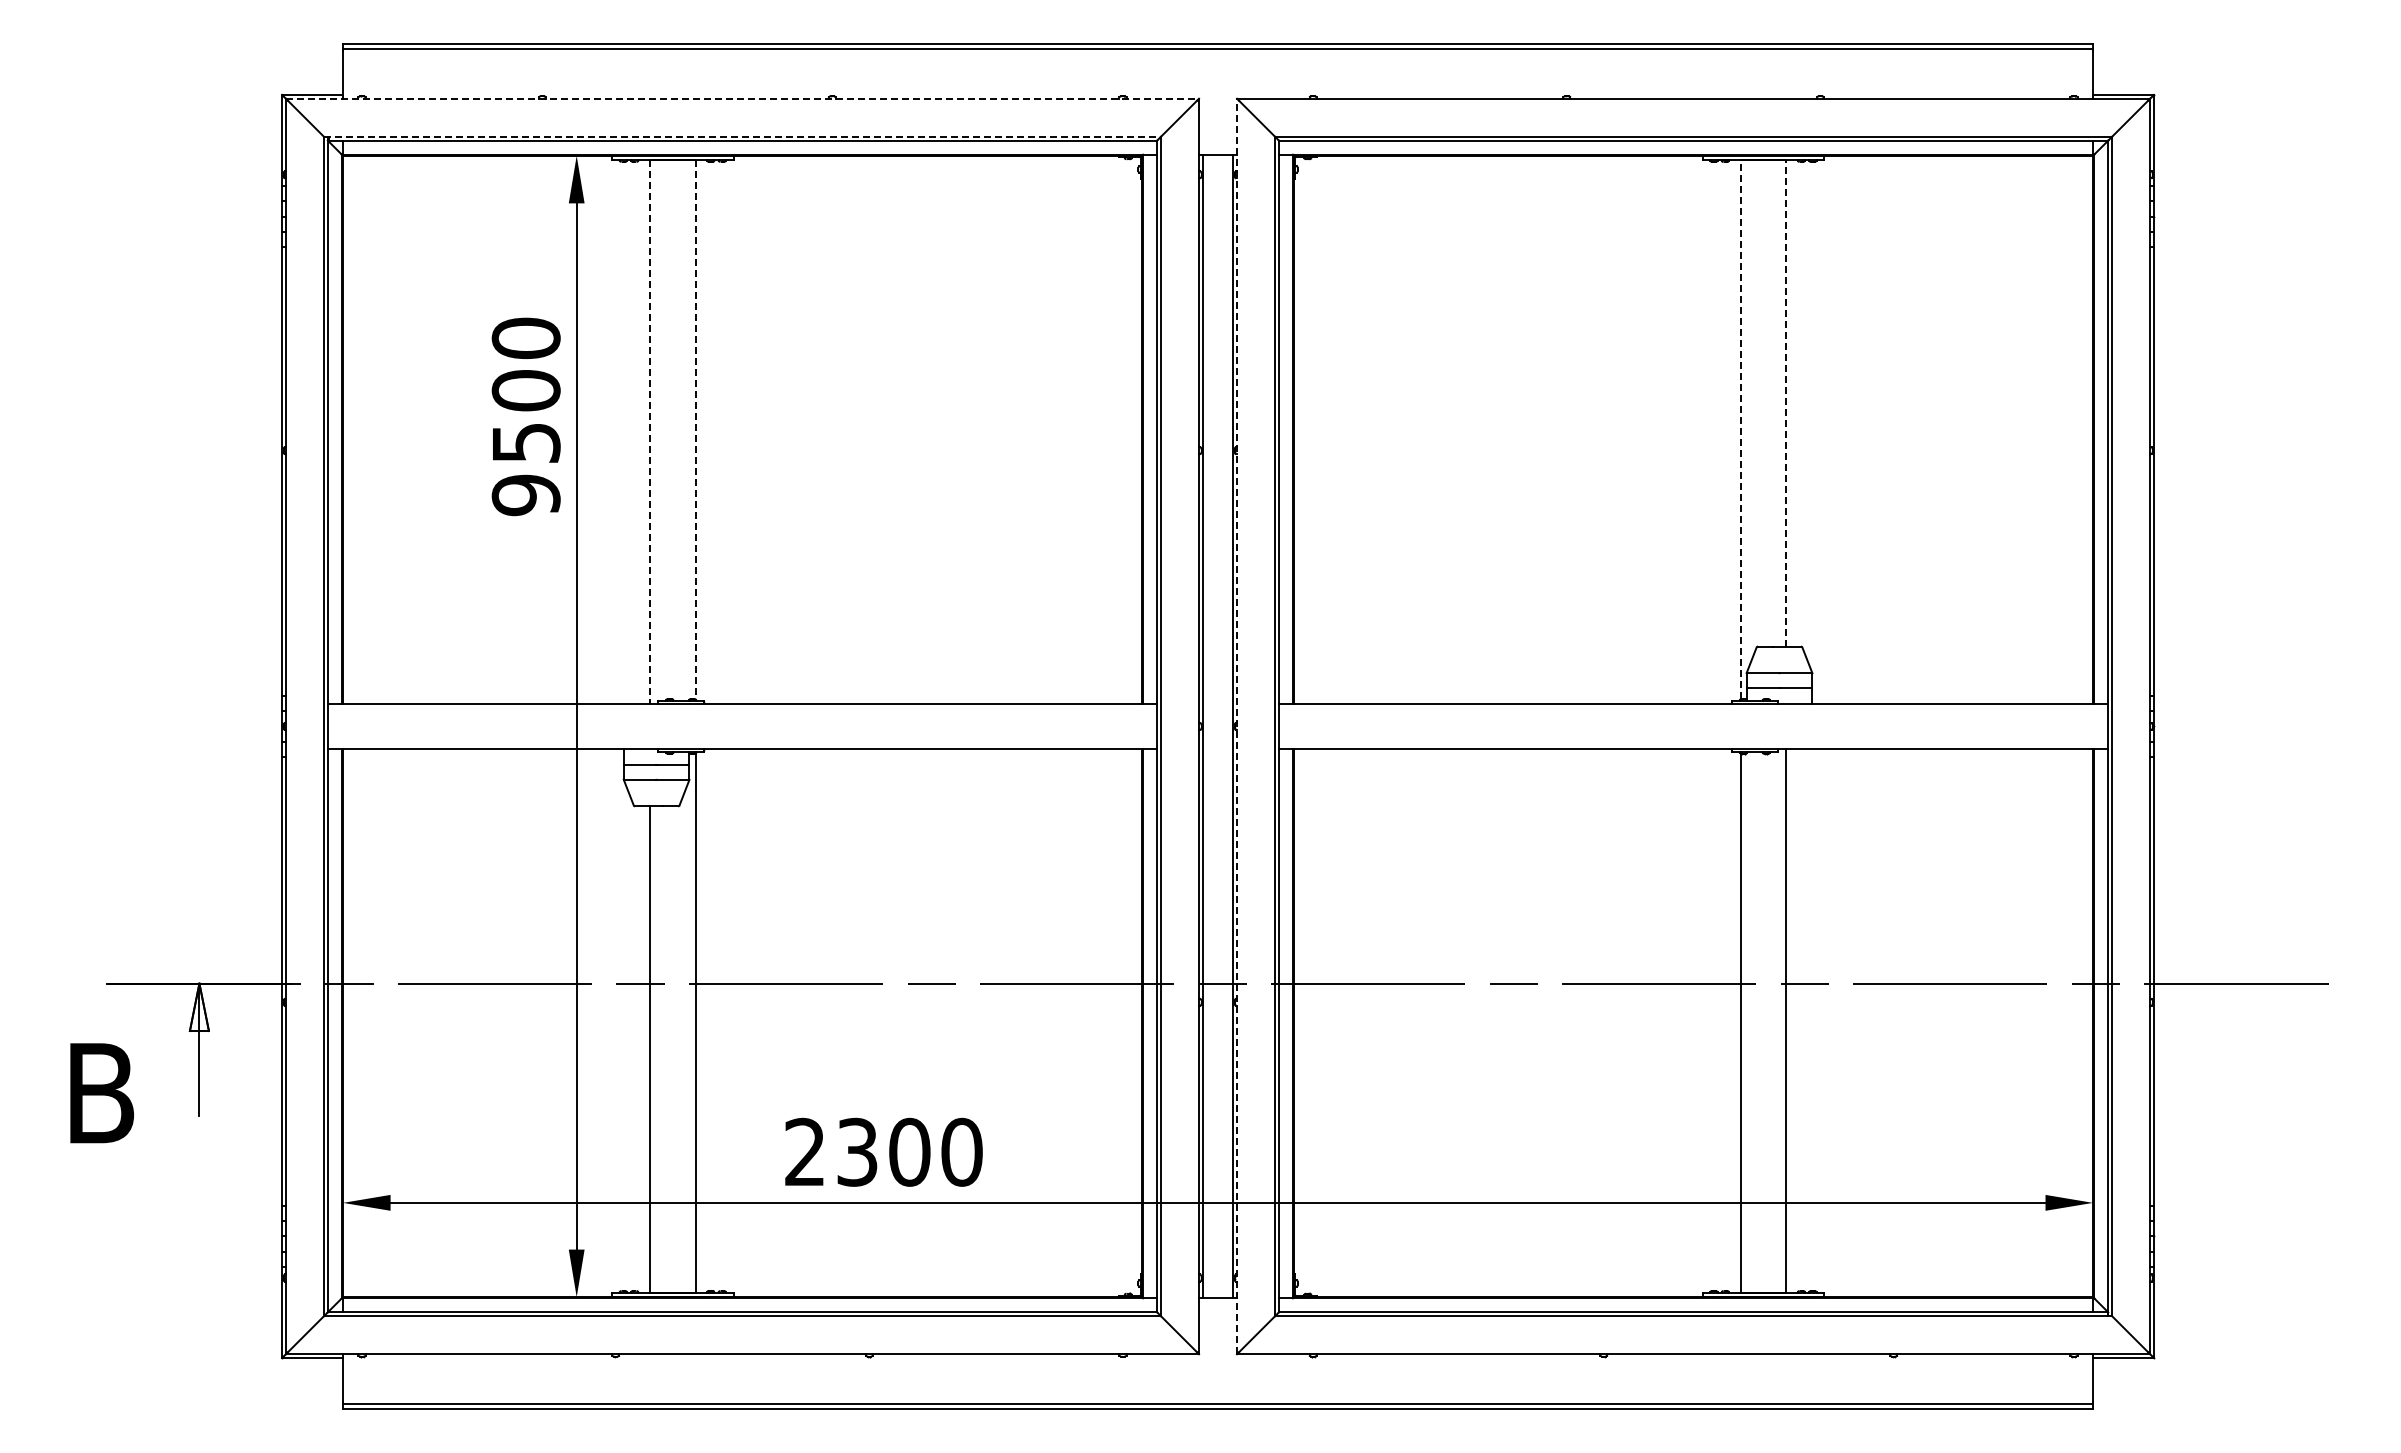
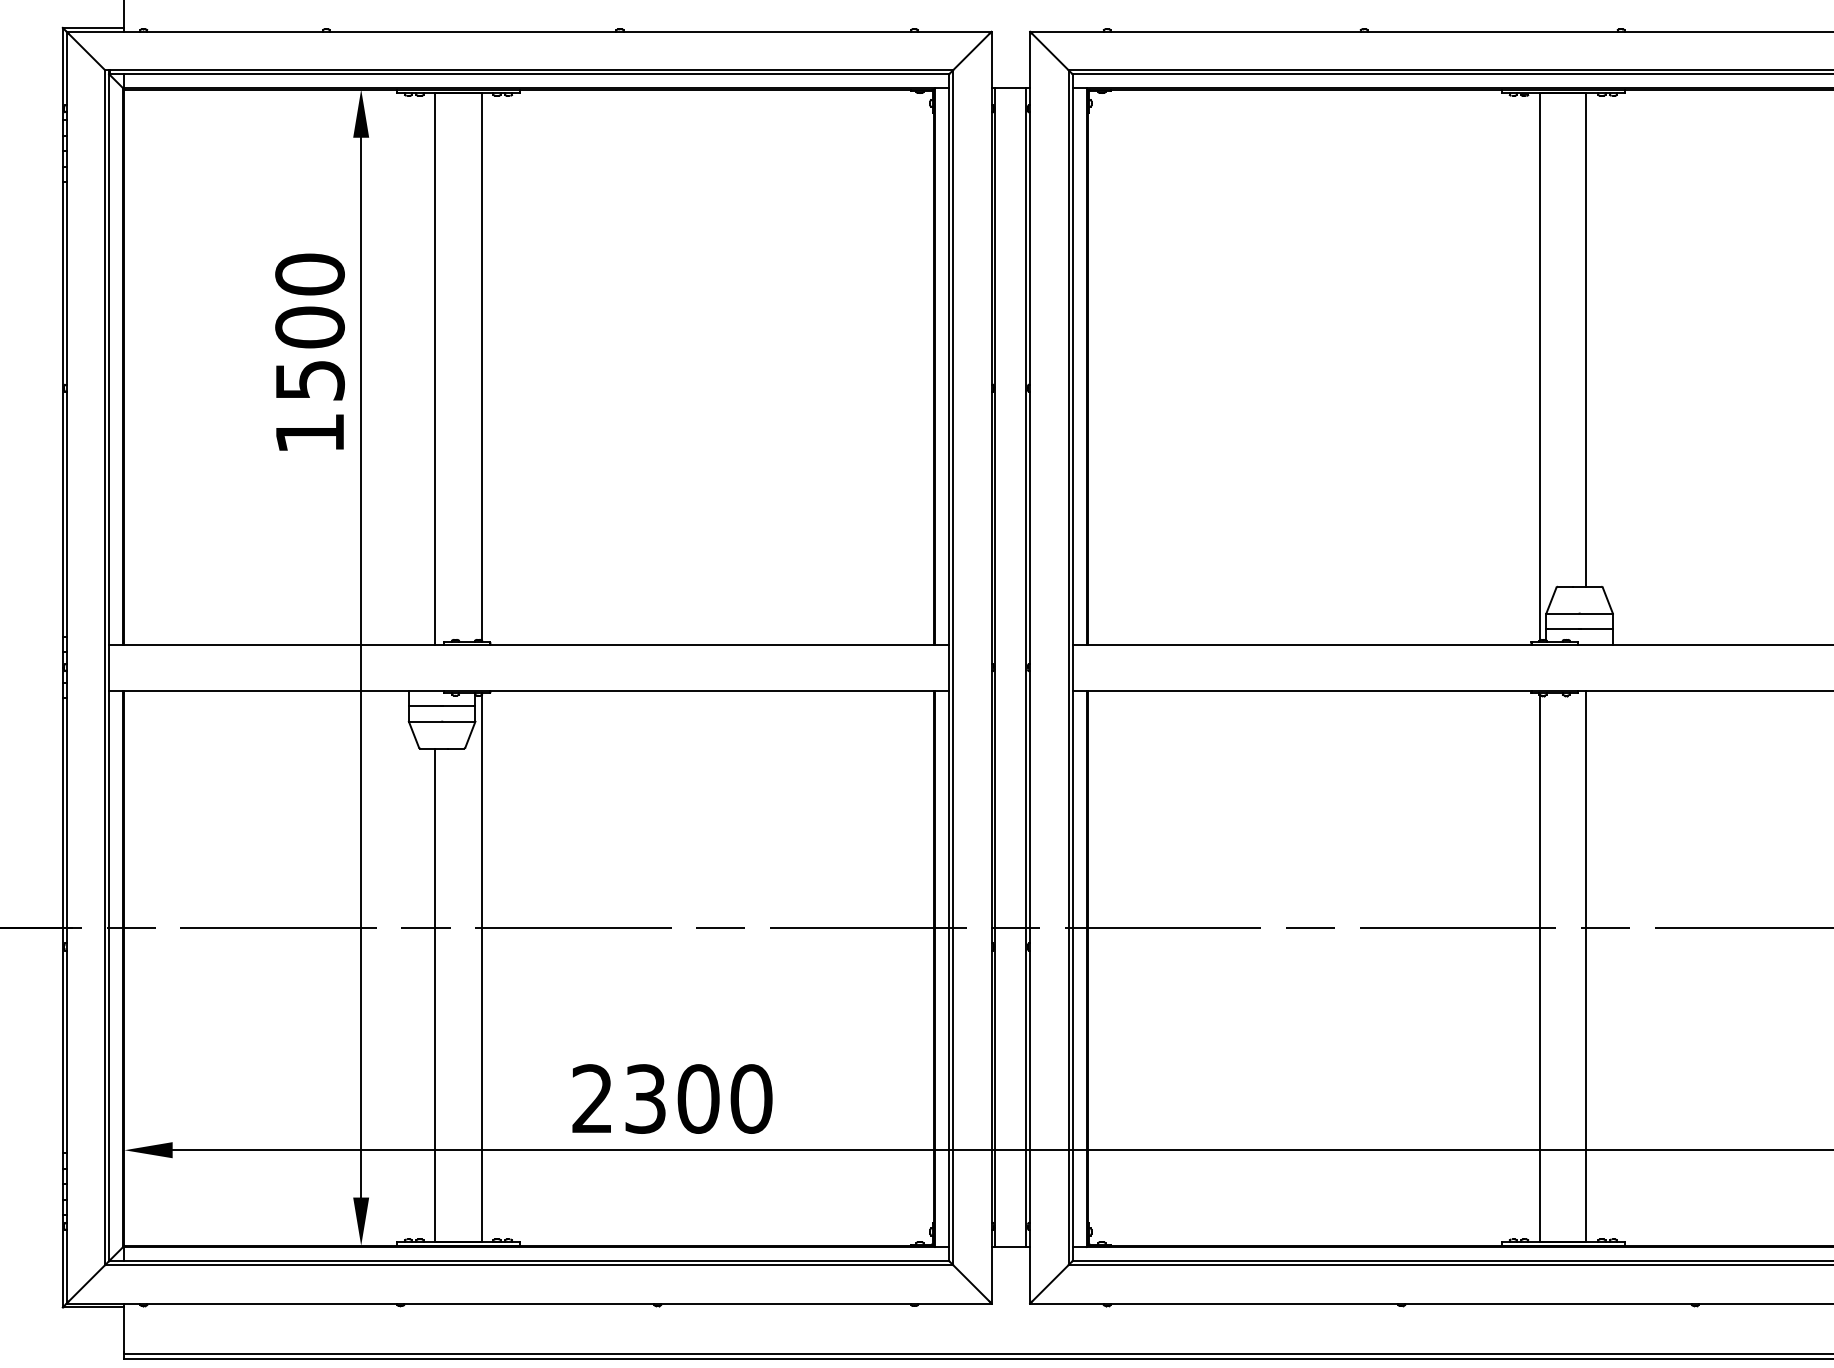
line: (742, 98) -> (529, 31), dashed -> solid
line: (743, 136) -> (530, 70), dashed -> solid
line: (1786, 402) -> (1586, 339), dashed -> solid
line: (695, 429) -> (481, 366), dashed -> solid
line: (1740, 429) -> (1540, 366), dashed -> solid
line: (649, 432) -> (434, 369), dashed -> solid
text: (525, 495) -> (309, 433), 9500 -> 1500
line: (1237, 726) -> (1030, 667), dashed -> solid

